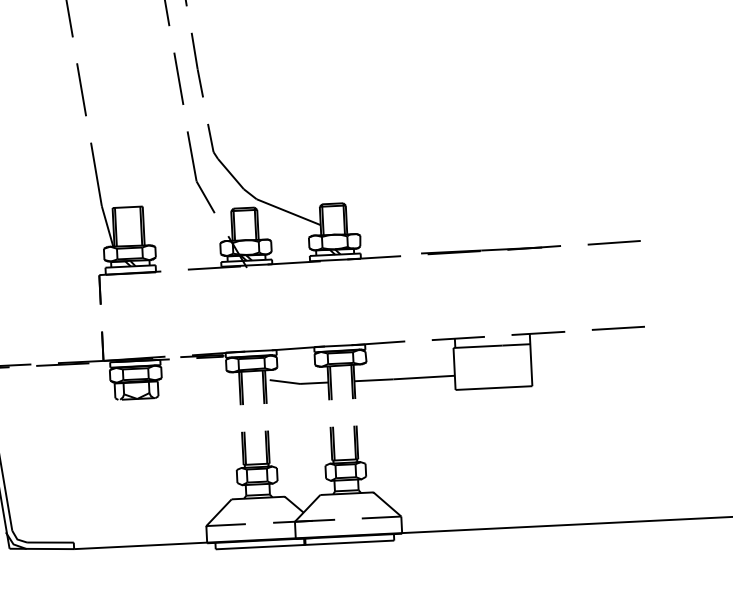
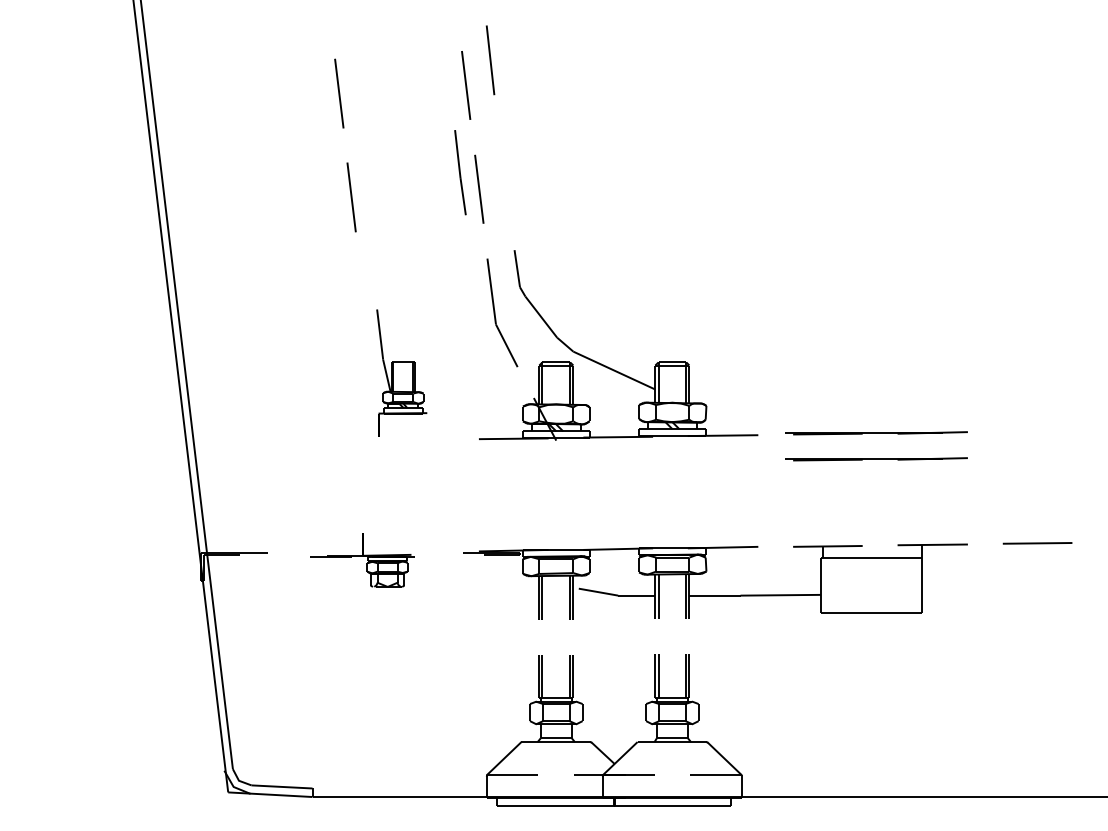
line: (197, 65) -> (460, 172), moved
part: (126, 221) -> (401, 372), size x0.6
line: (614, 242) -> (1037, 430), removed
line: (492, 270) -> (876, 459), added
part: (103, 365) -> (362, 559), size x0.6

